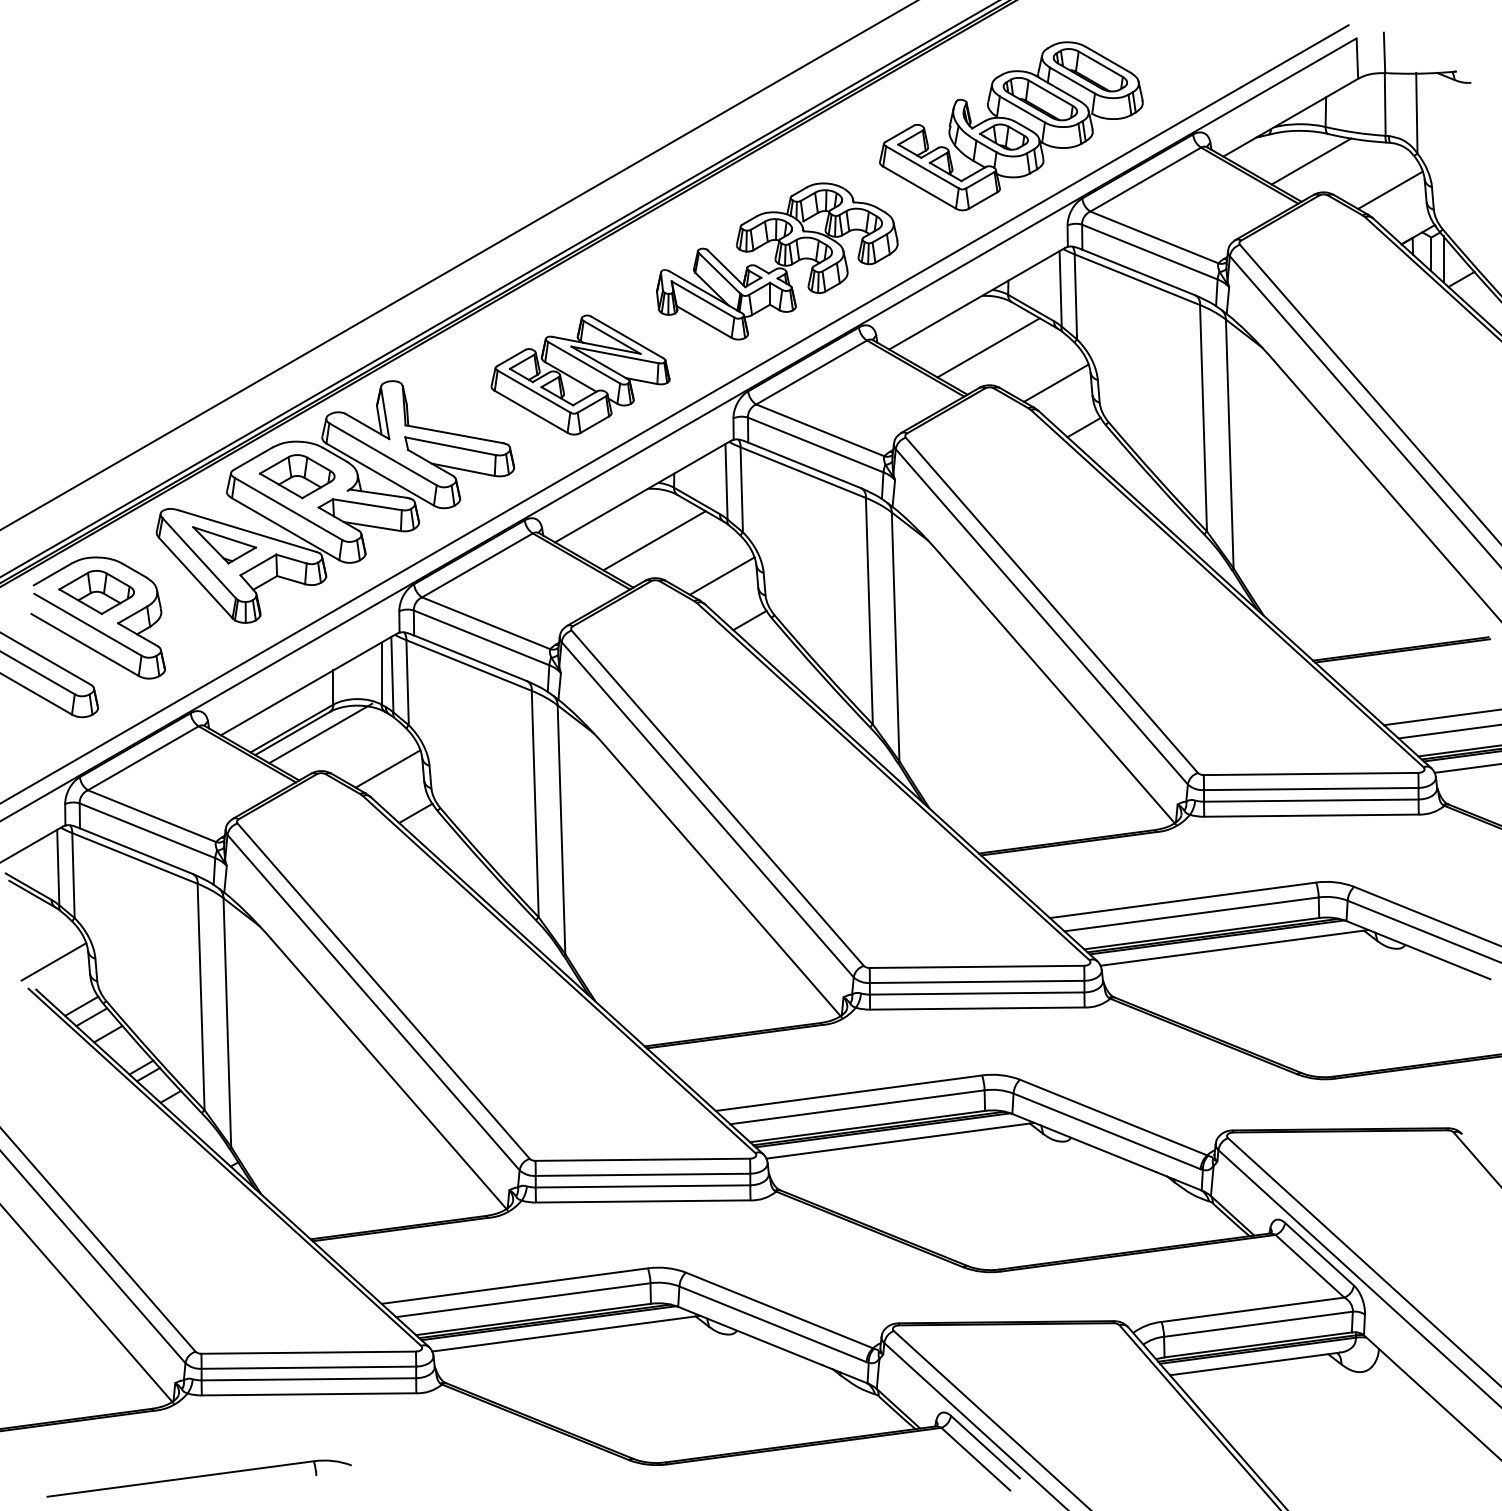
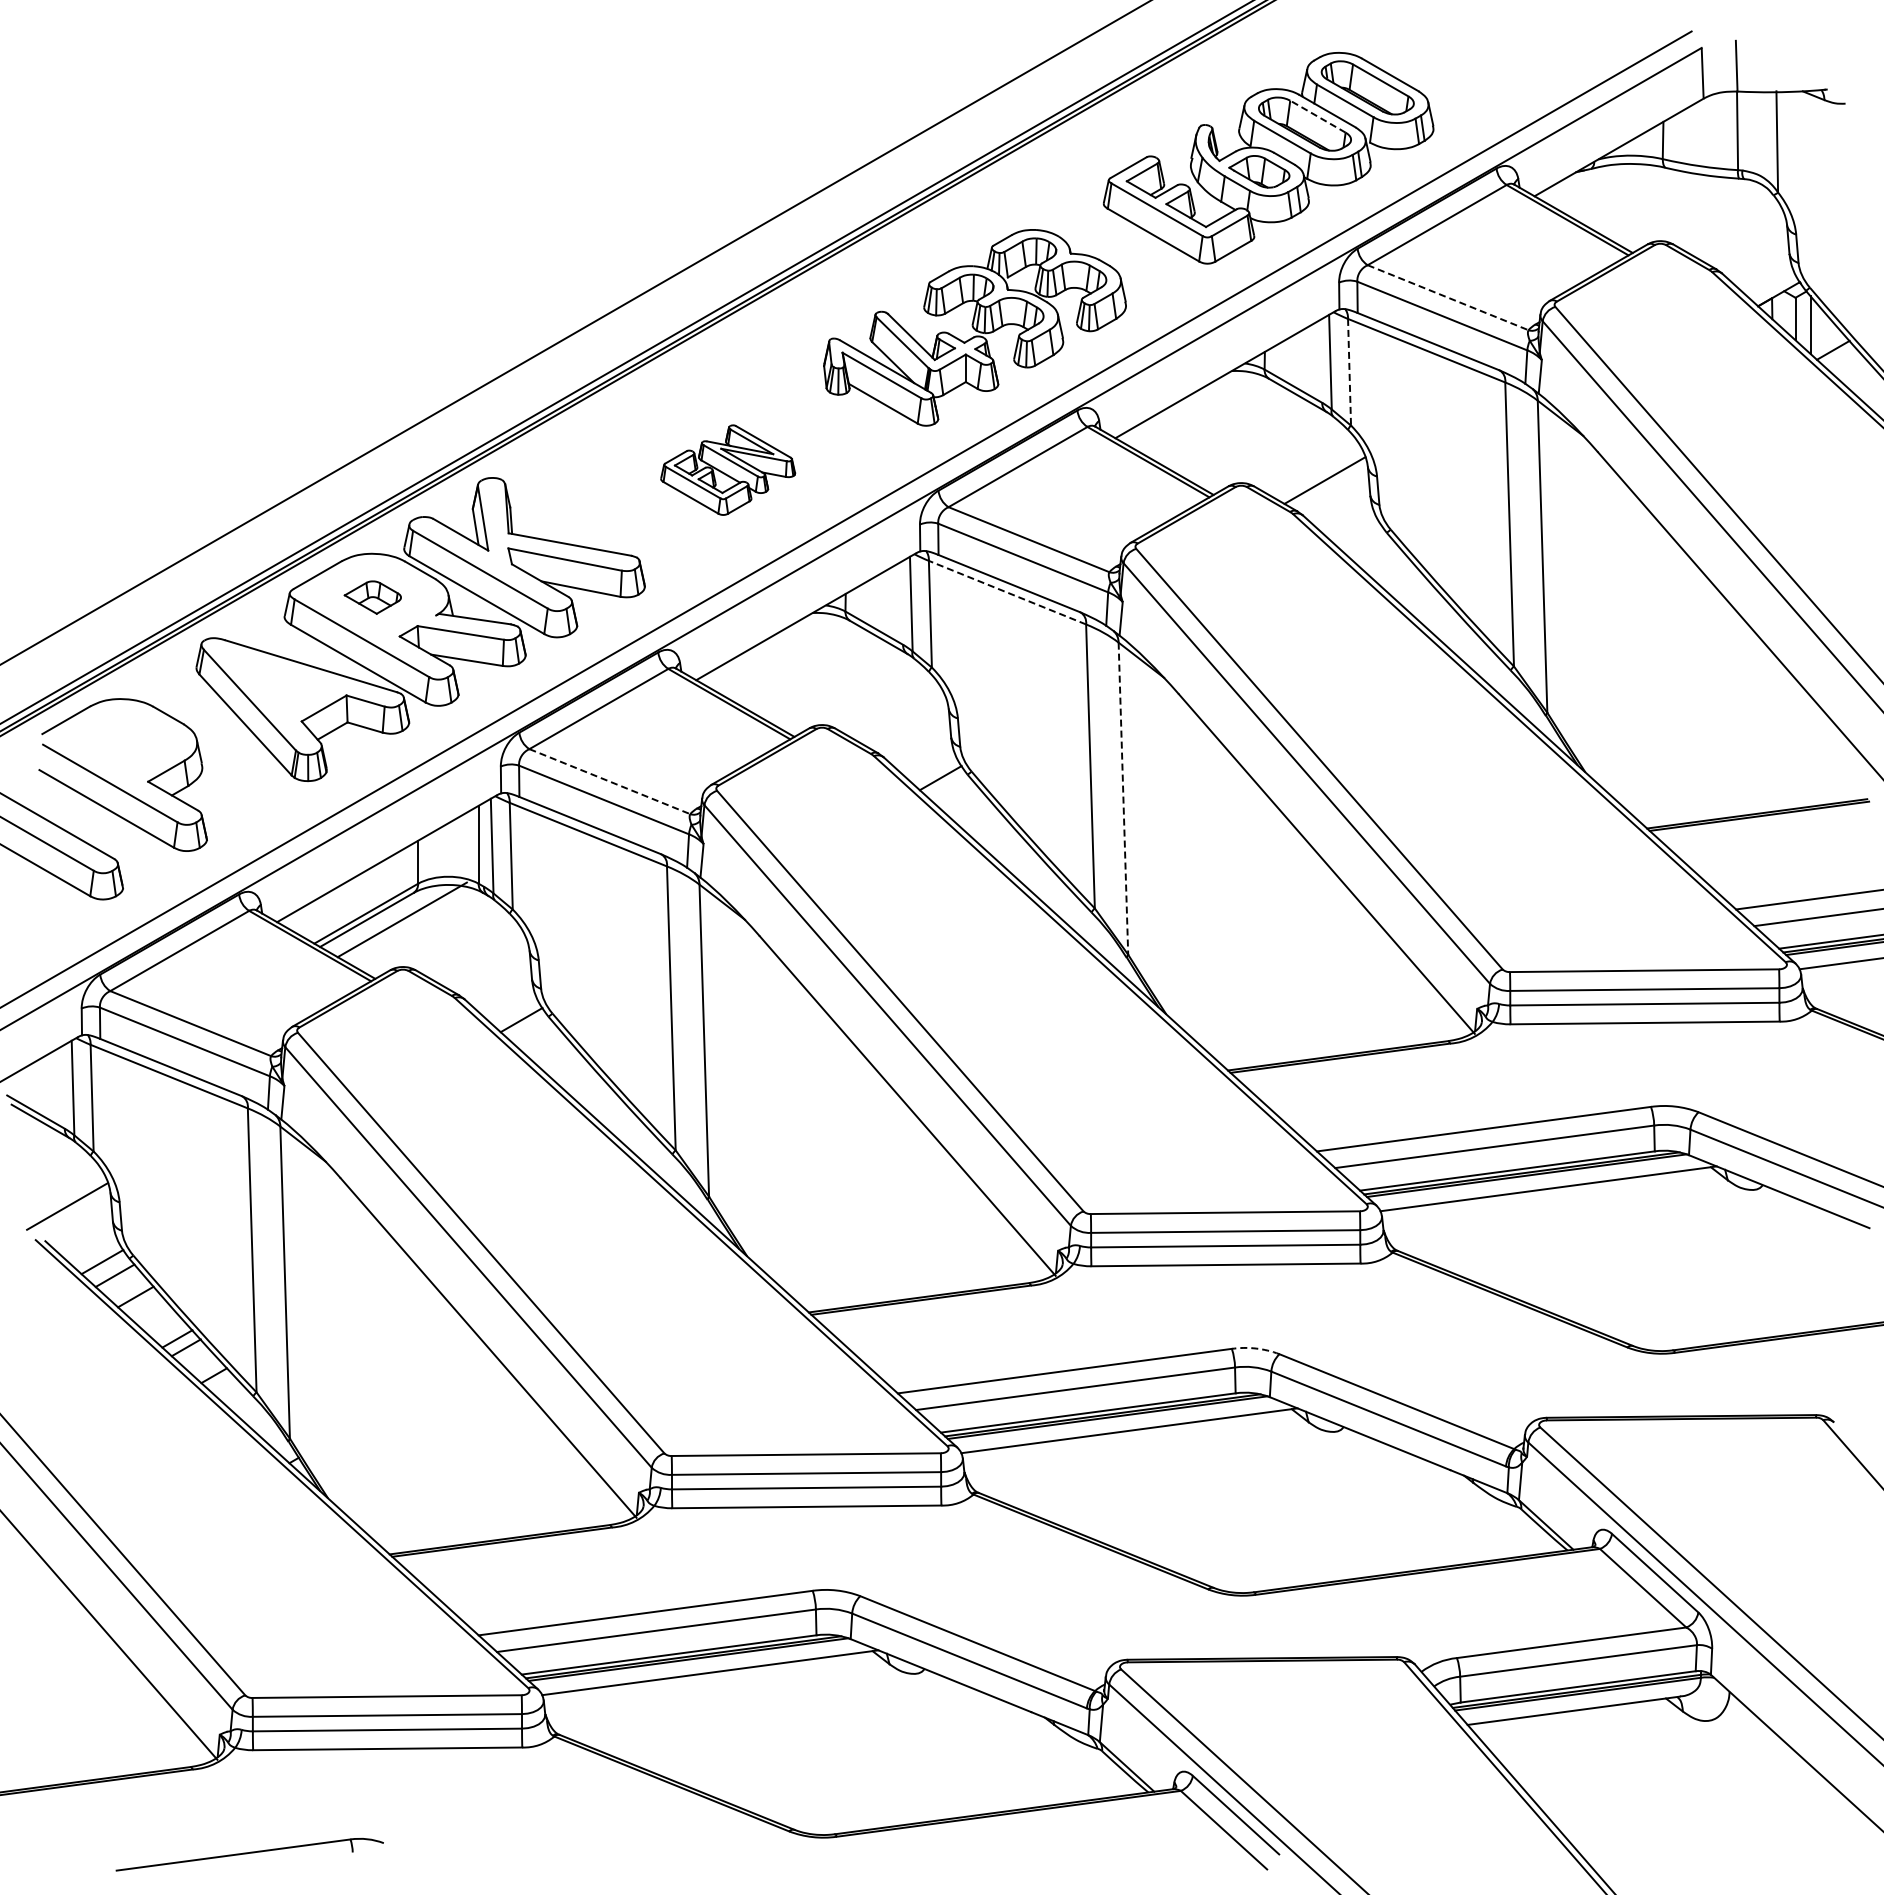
line: (1050, 93) -> (1317, 116), solid -> dashed
line: (1311, 161) -> (1645, 202), removed
line: (1389, 190) -> (1743, 238), removed
line: (1154, 237) -> (1448, 297), solid -> dashed
line: (1075, 297) -> (1349, 372), solid -> dashed
line: (988, 348) -> (1240, 436), removed
part: (580, 374) -> (727, 469), size x0.6
line: (1083, 427) -> (1359, 536), removed
line: (803, 472) -> (1007, 592), solid -> dashed
part: (296, 476) -> (372, 597), size x0.6
line: (654, 541) -> (820, 678), removed
part: (224, 545) -> (281, 683), removed
line: (721, 576) -> (905, 722), removed
part: (96, 592) -> (120, 742), removed
line: (485, 623) -> (609, 781), solid -> dashed
line: (895, 637) -> (1123, 799), solid -> dashed
line: (387, 769) -> (486, 964), removed
arc: (1001, 1075) -> (1256, 1348), solid -> dashed
part: (198, 1478) -> (249, 1854), size x0.7

